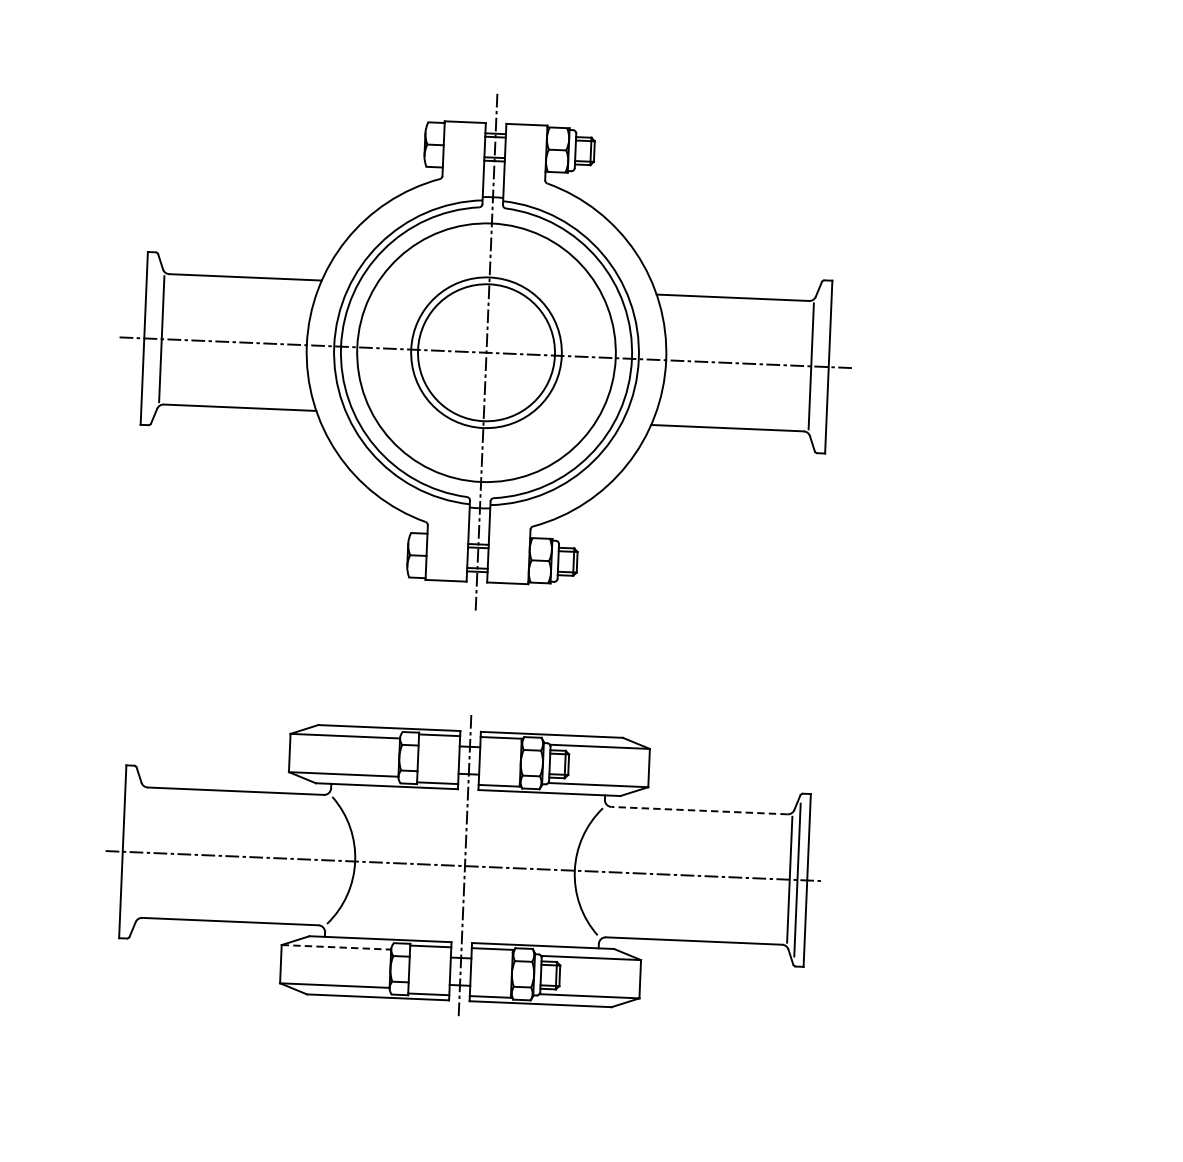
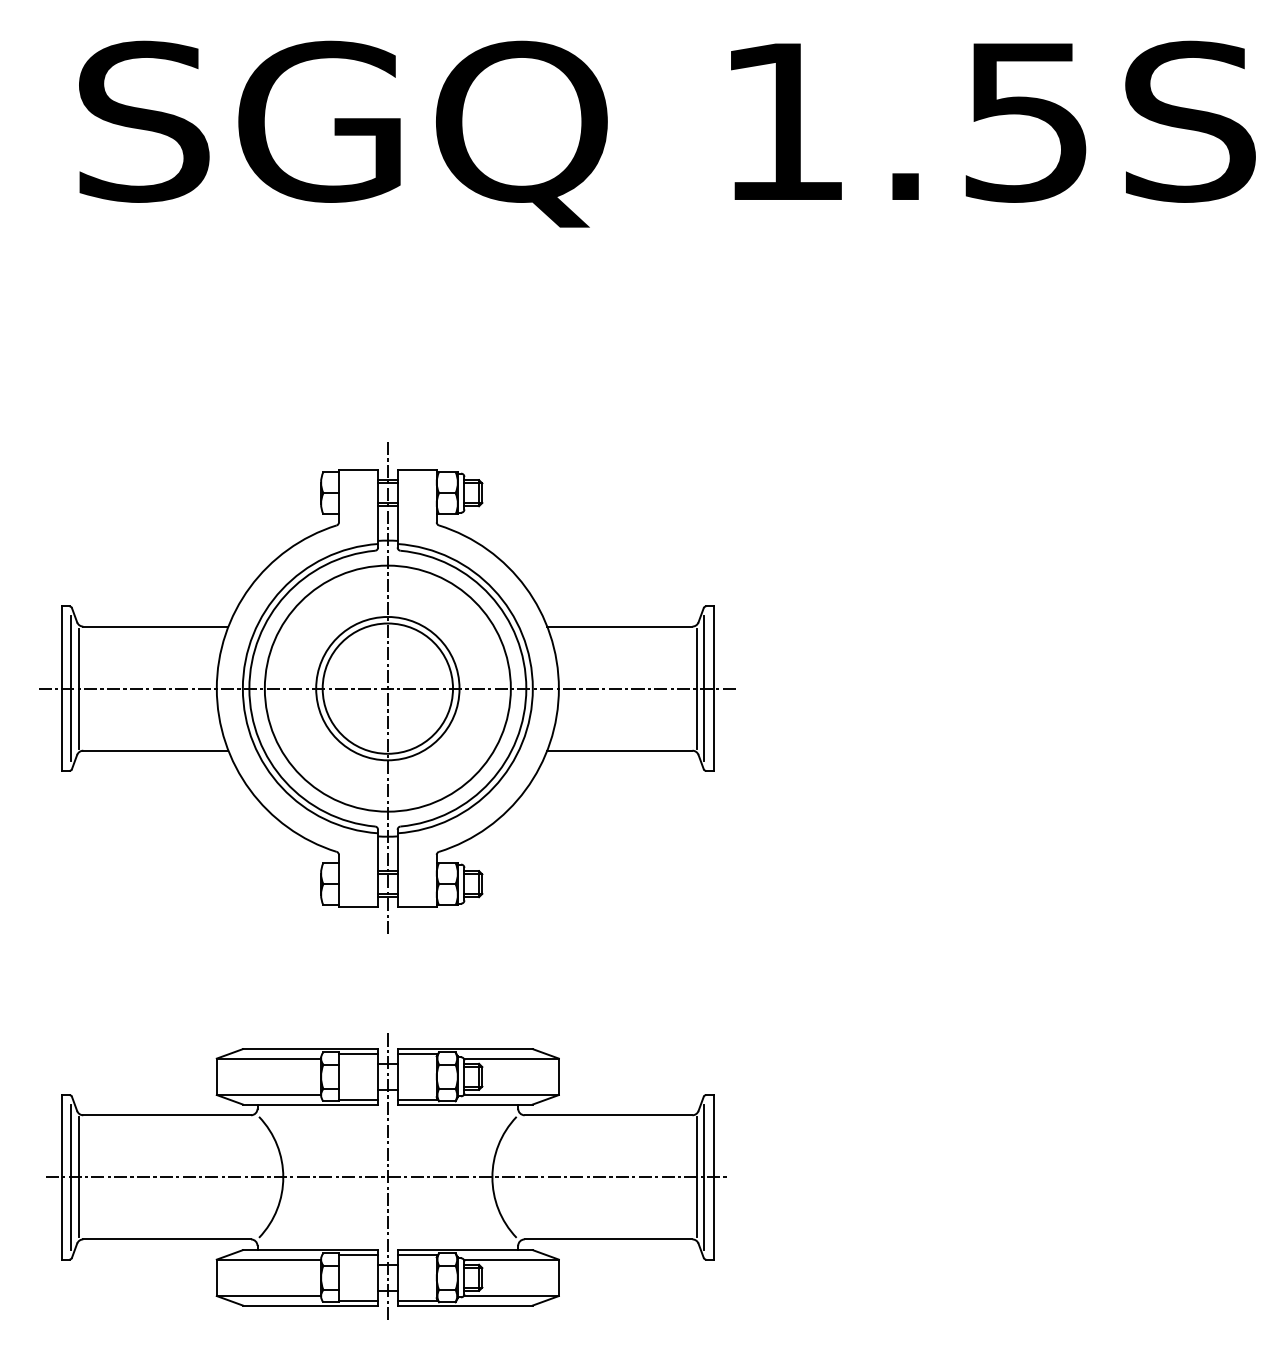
line: (154, 338) -> (71, 688), added
line: (819, 366) -> (704, 688), added
line: (699, 810) -> (608, 1115), dashed -> solid
line: (132, 852) -> (71, 1177), added
line: (140, 852) -> (78, 1177), added
line: (337, 947) -> (269, 1259), dashed -> solid

